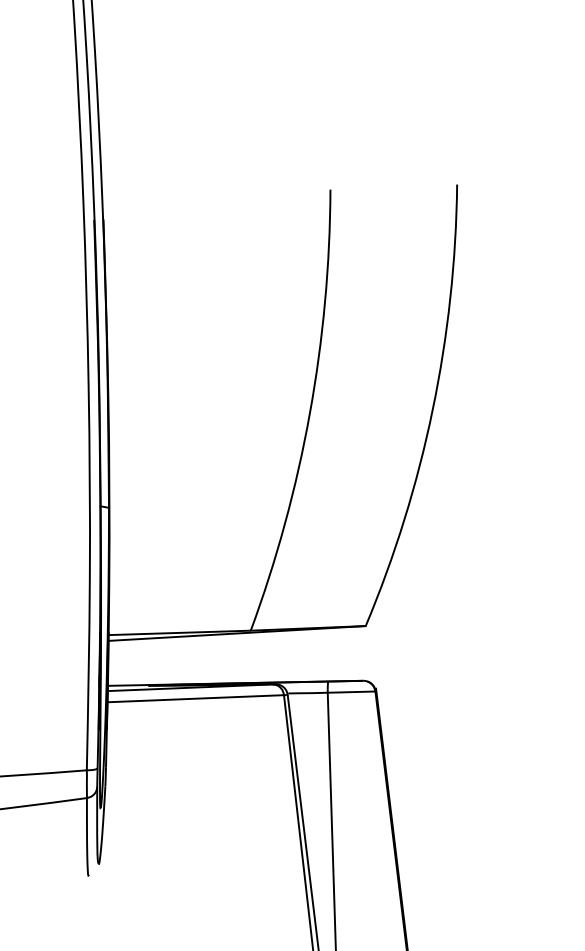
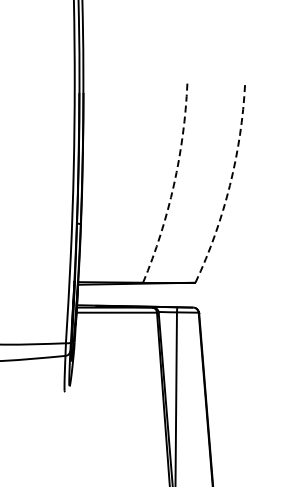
arc: (431, 409) -> (229, 185), solid -> dashed
arc: (308, 414) -> (173, 185), solid -> dashed

